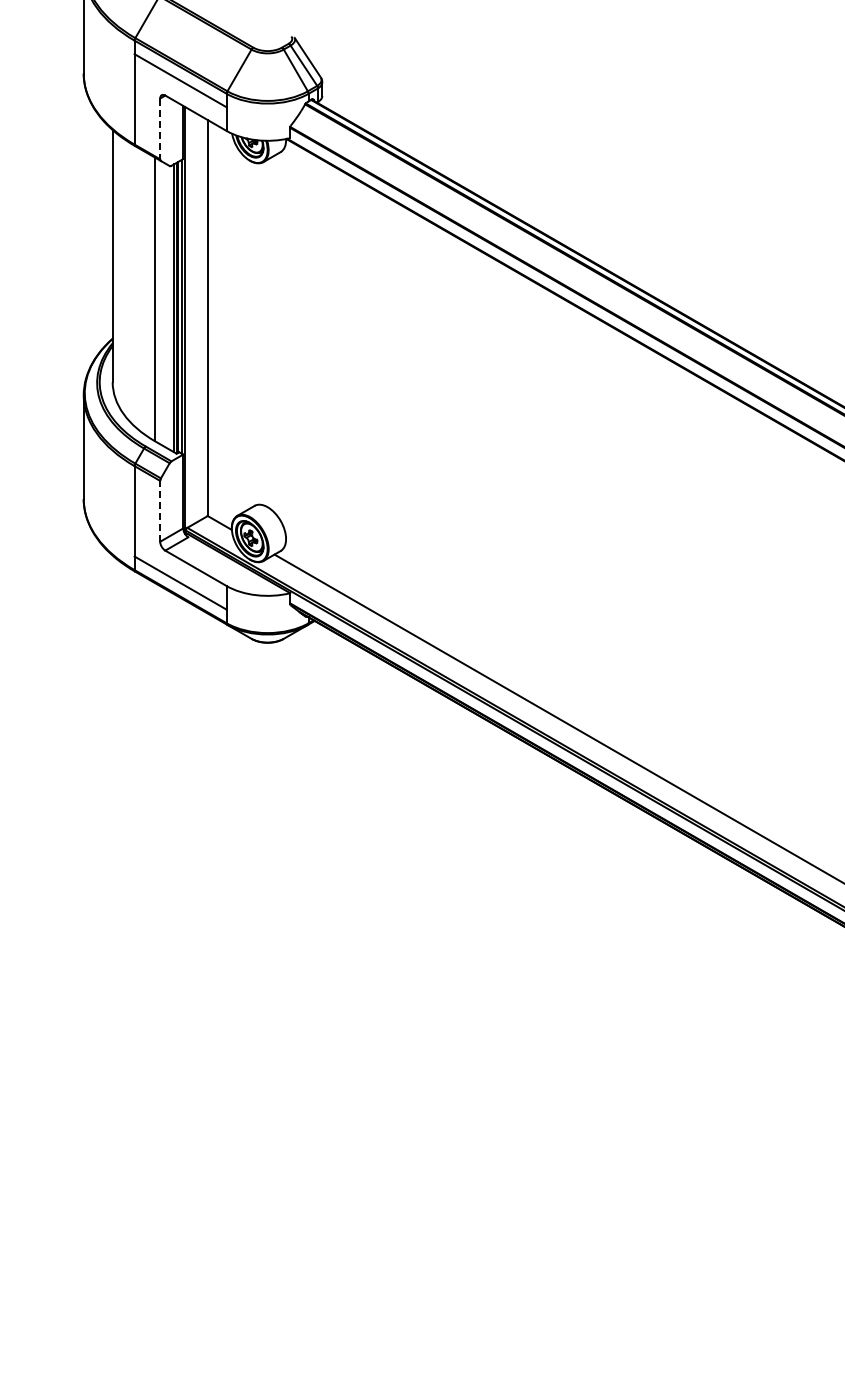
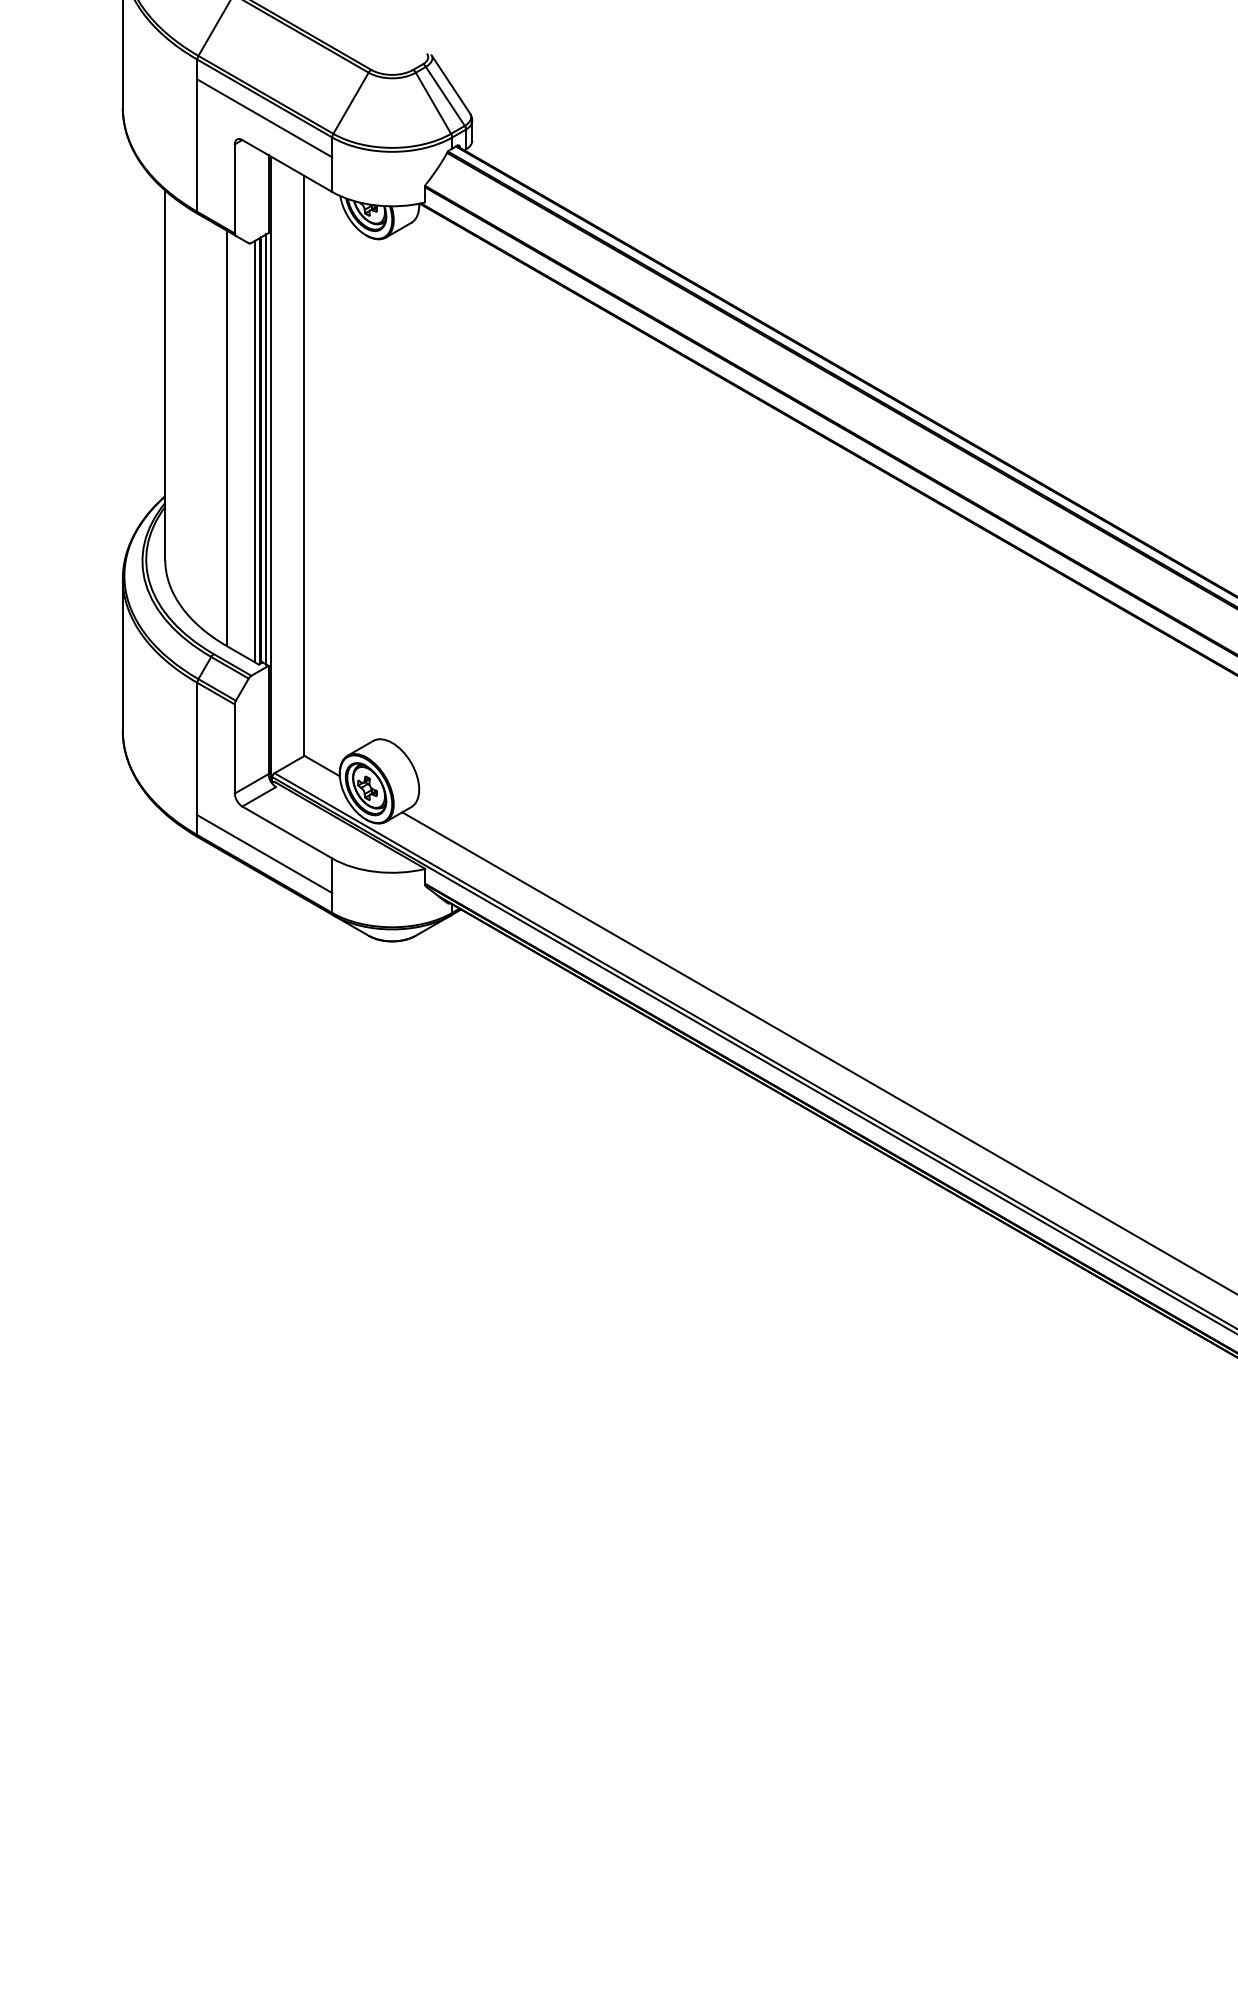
line: (160, 129) -> (235, 189), dashed -> solid
line: (160, 510) -> (235, 747), dashed -> solid

